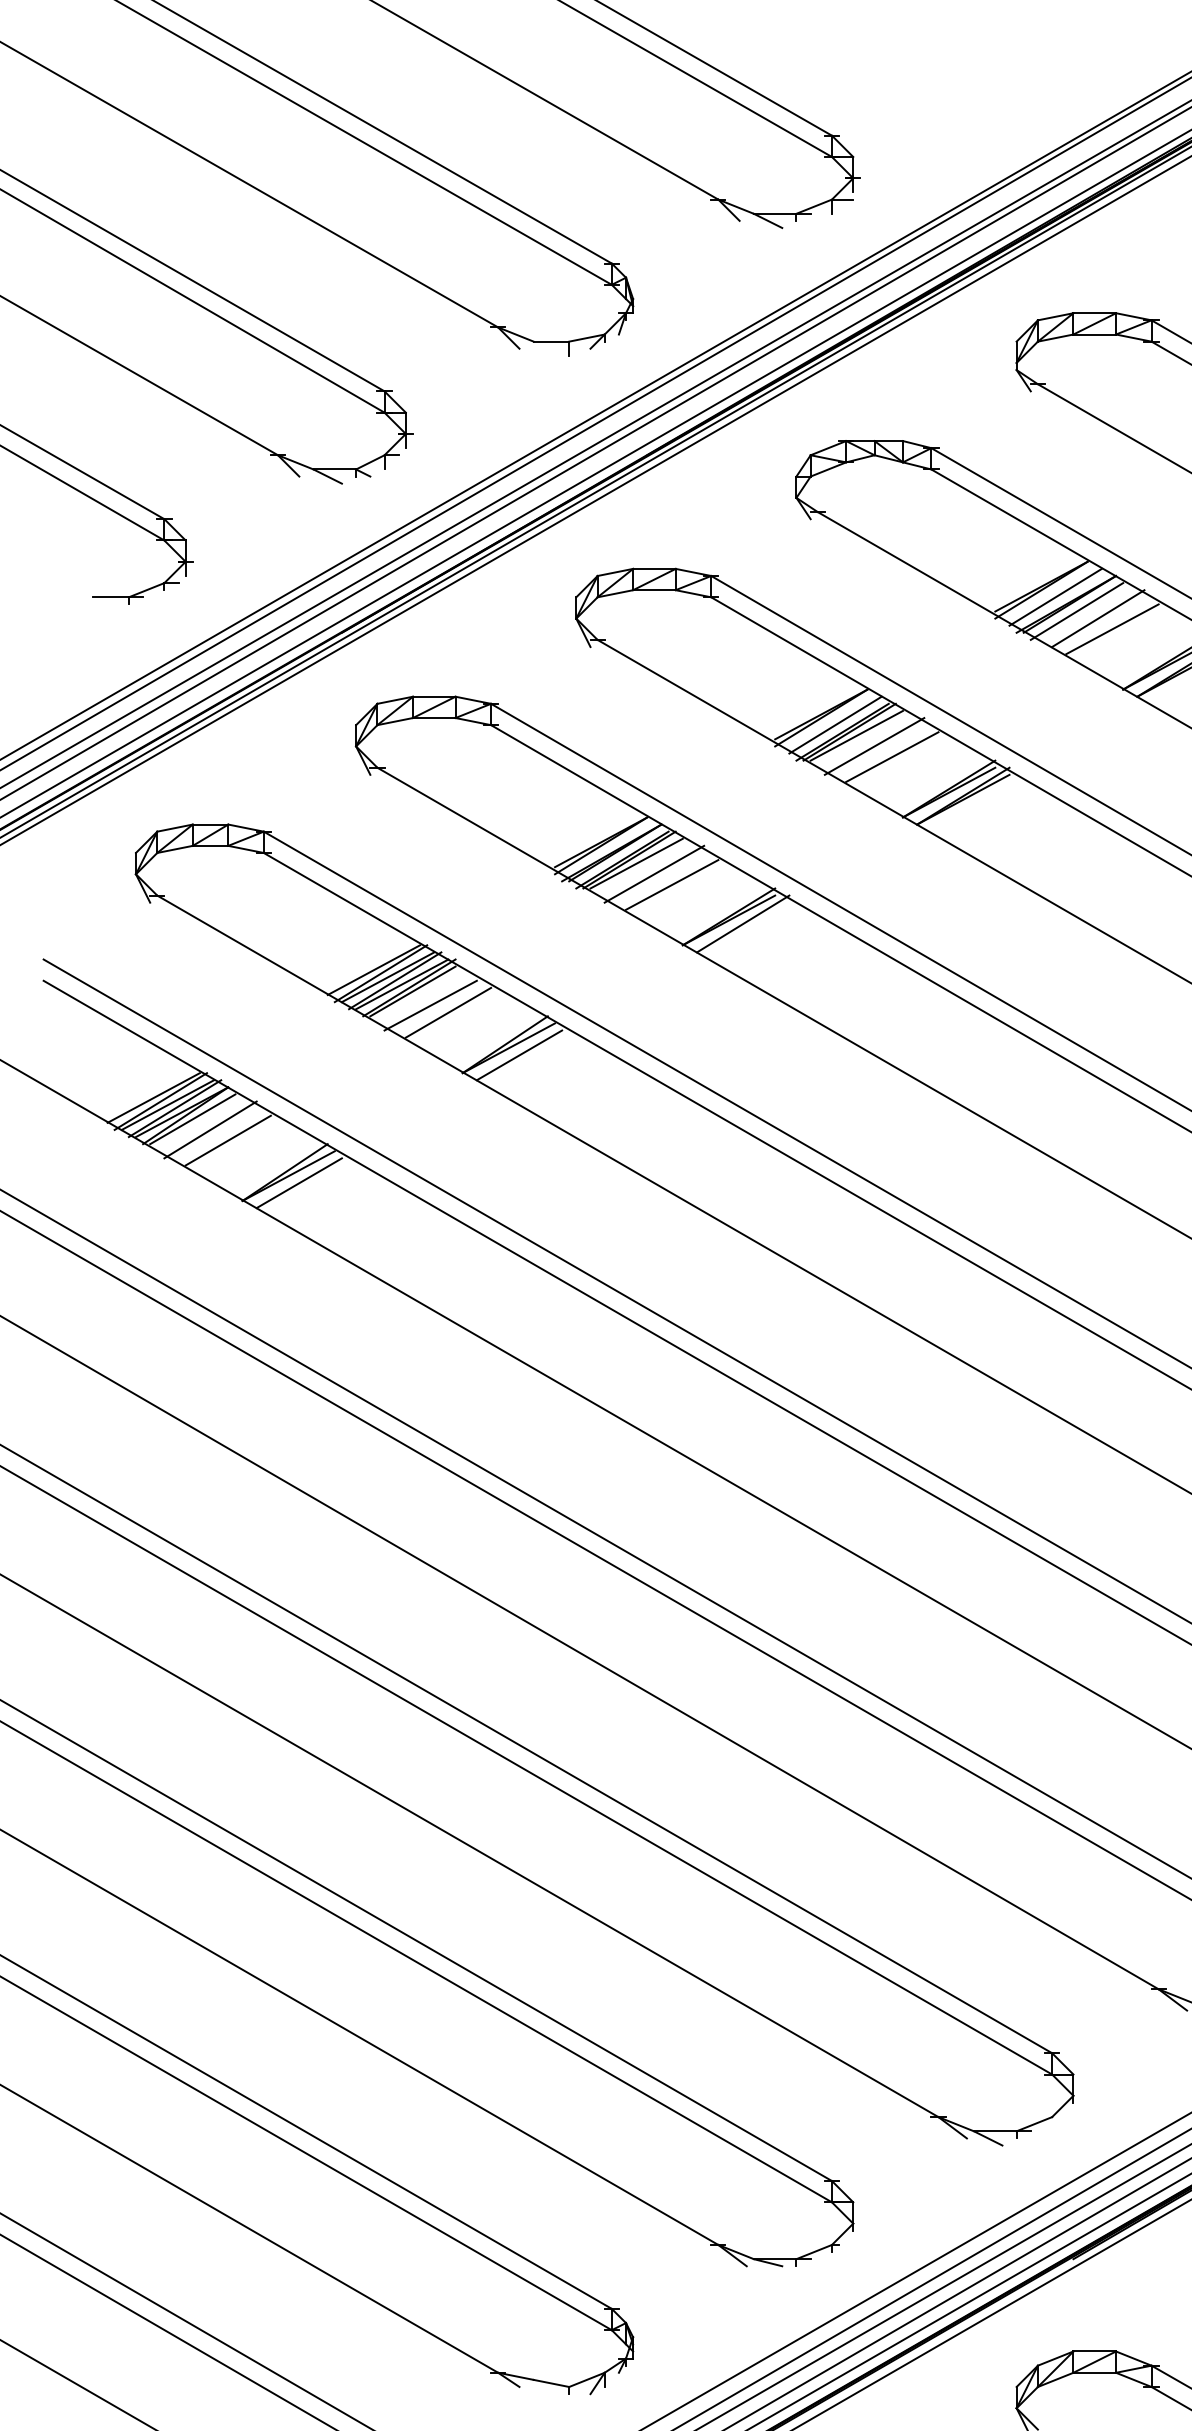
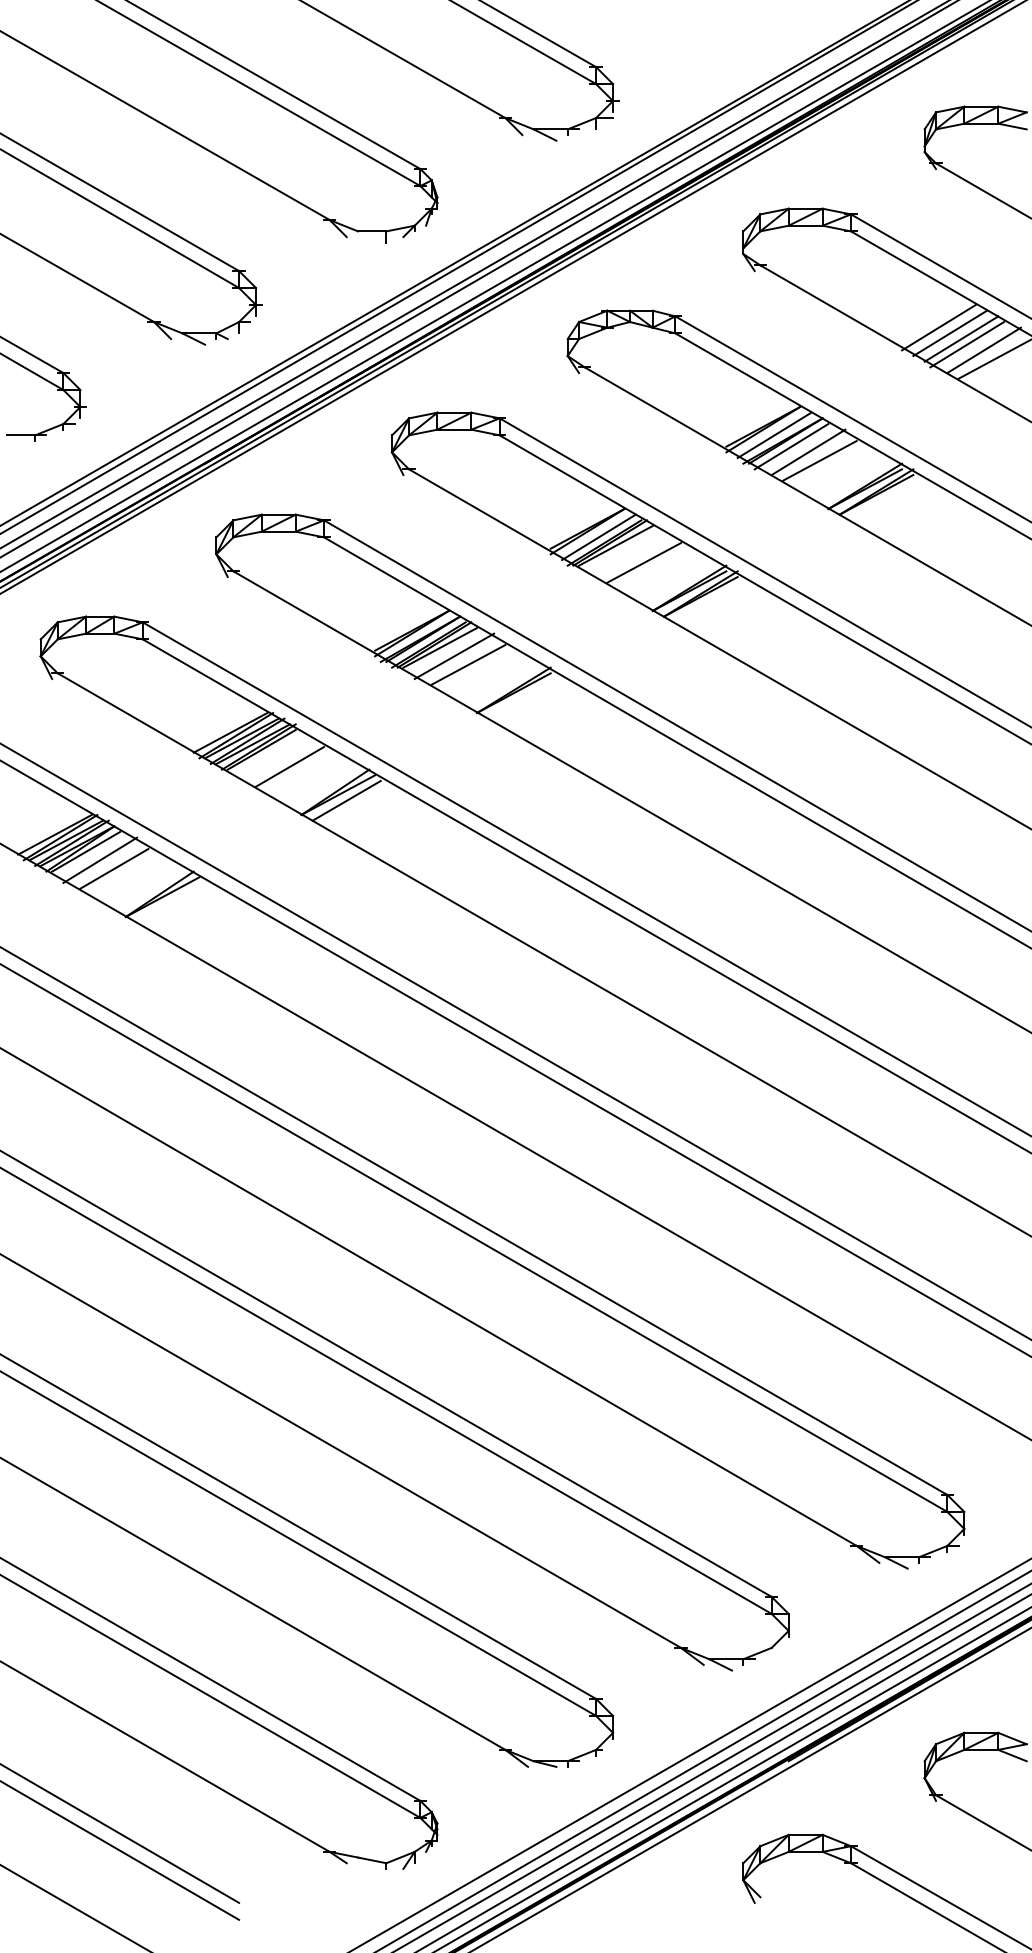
line: (873, 746) -> (629, 554), removed
line: (743, 923) -> (525, 695), removed
line: (430, 1006) -> (275, 761), removed
line: (299, 1182) -> (171, 902), removed

